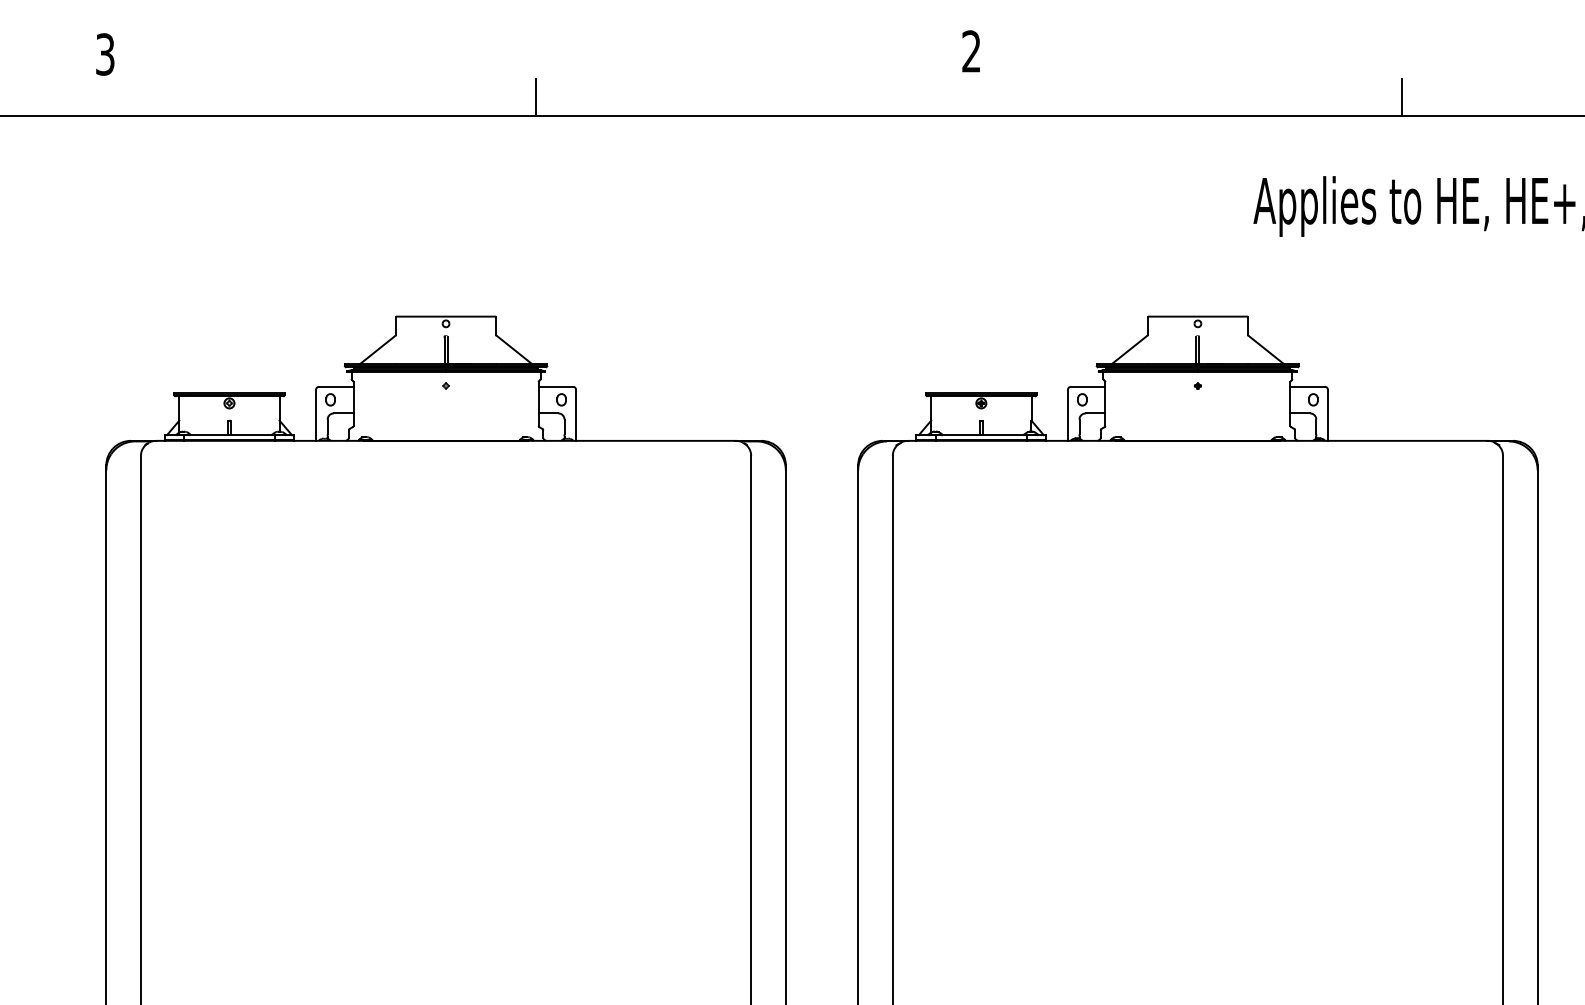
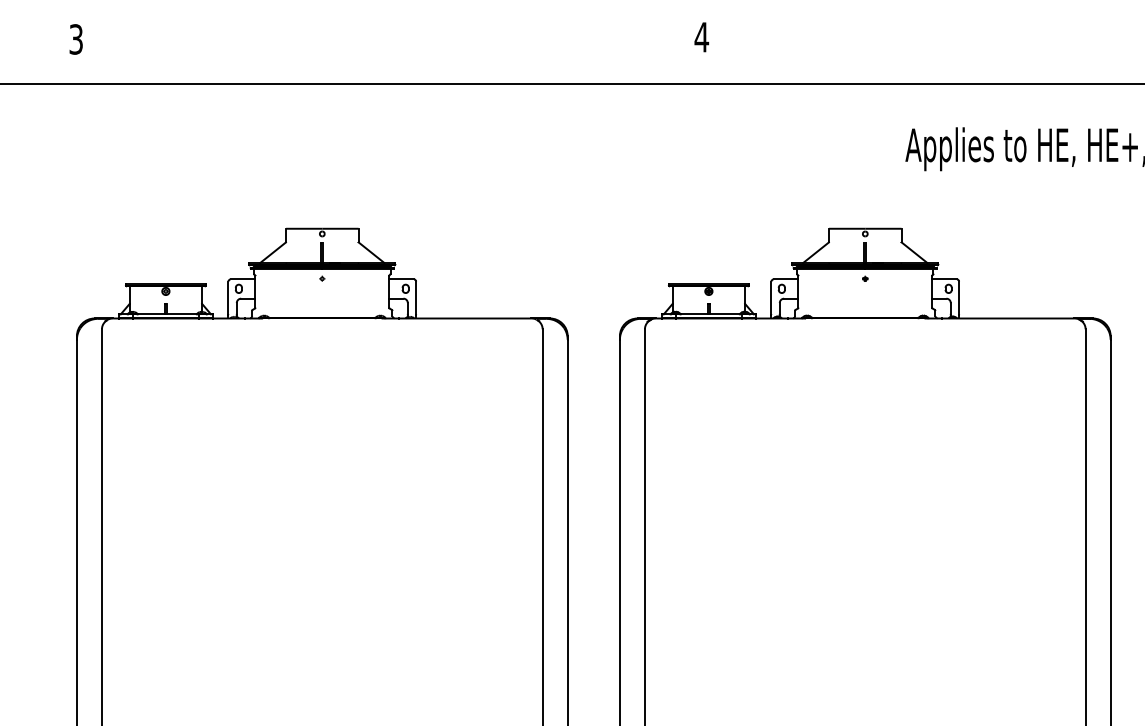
text: (971, 51) -> (701, 37), 2 -> 4
line: (536, 97) -> (387, 70), removed
line: (1401, 97) -> (1012, 70), removed

